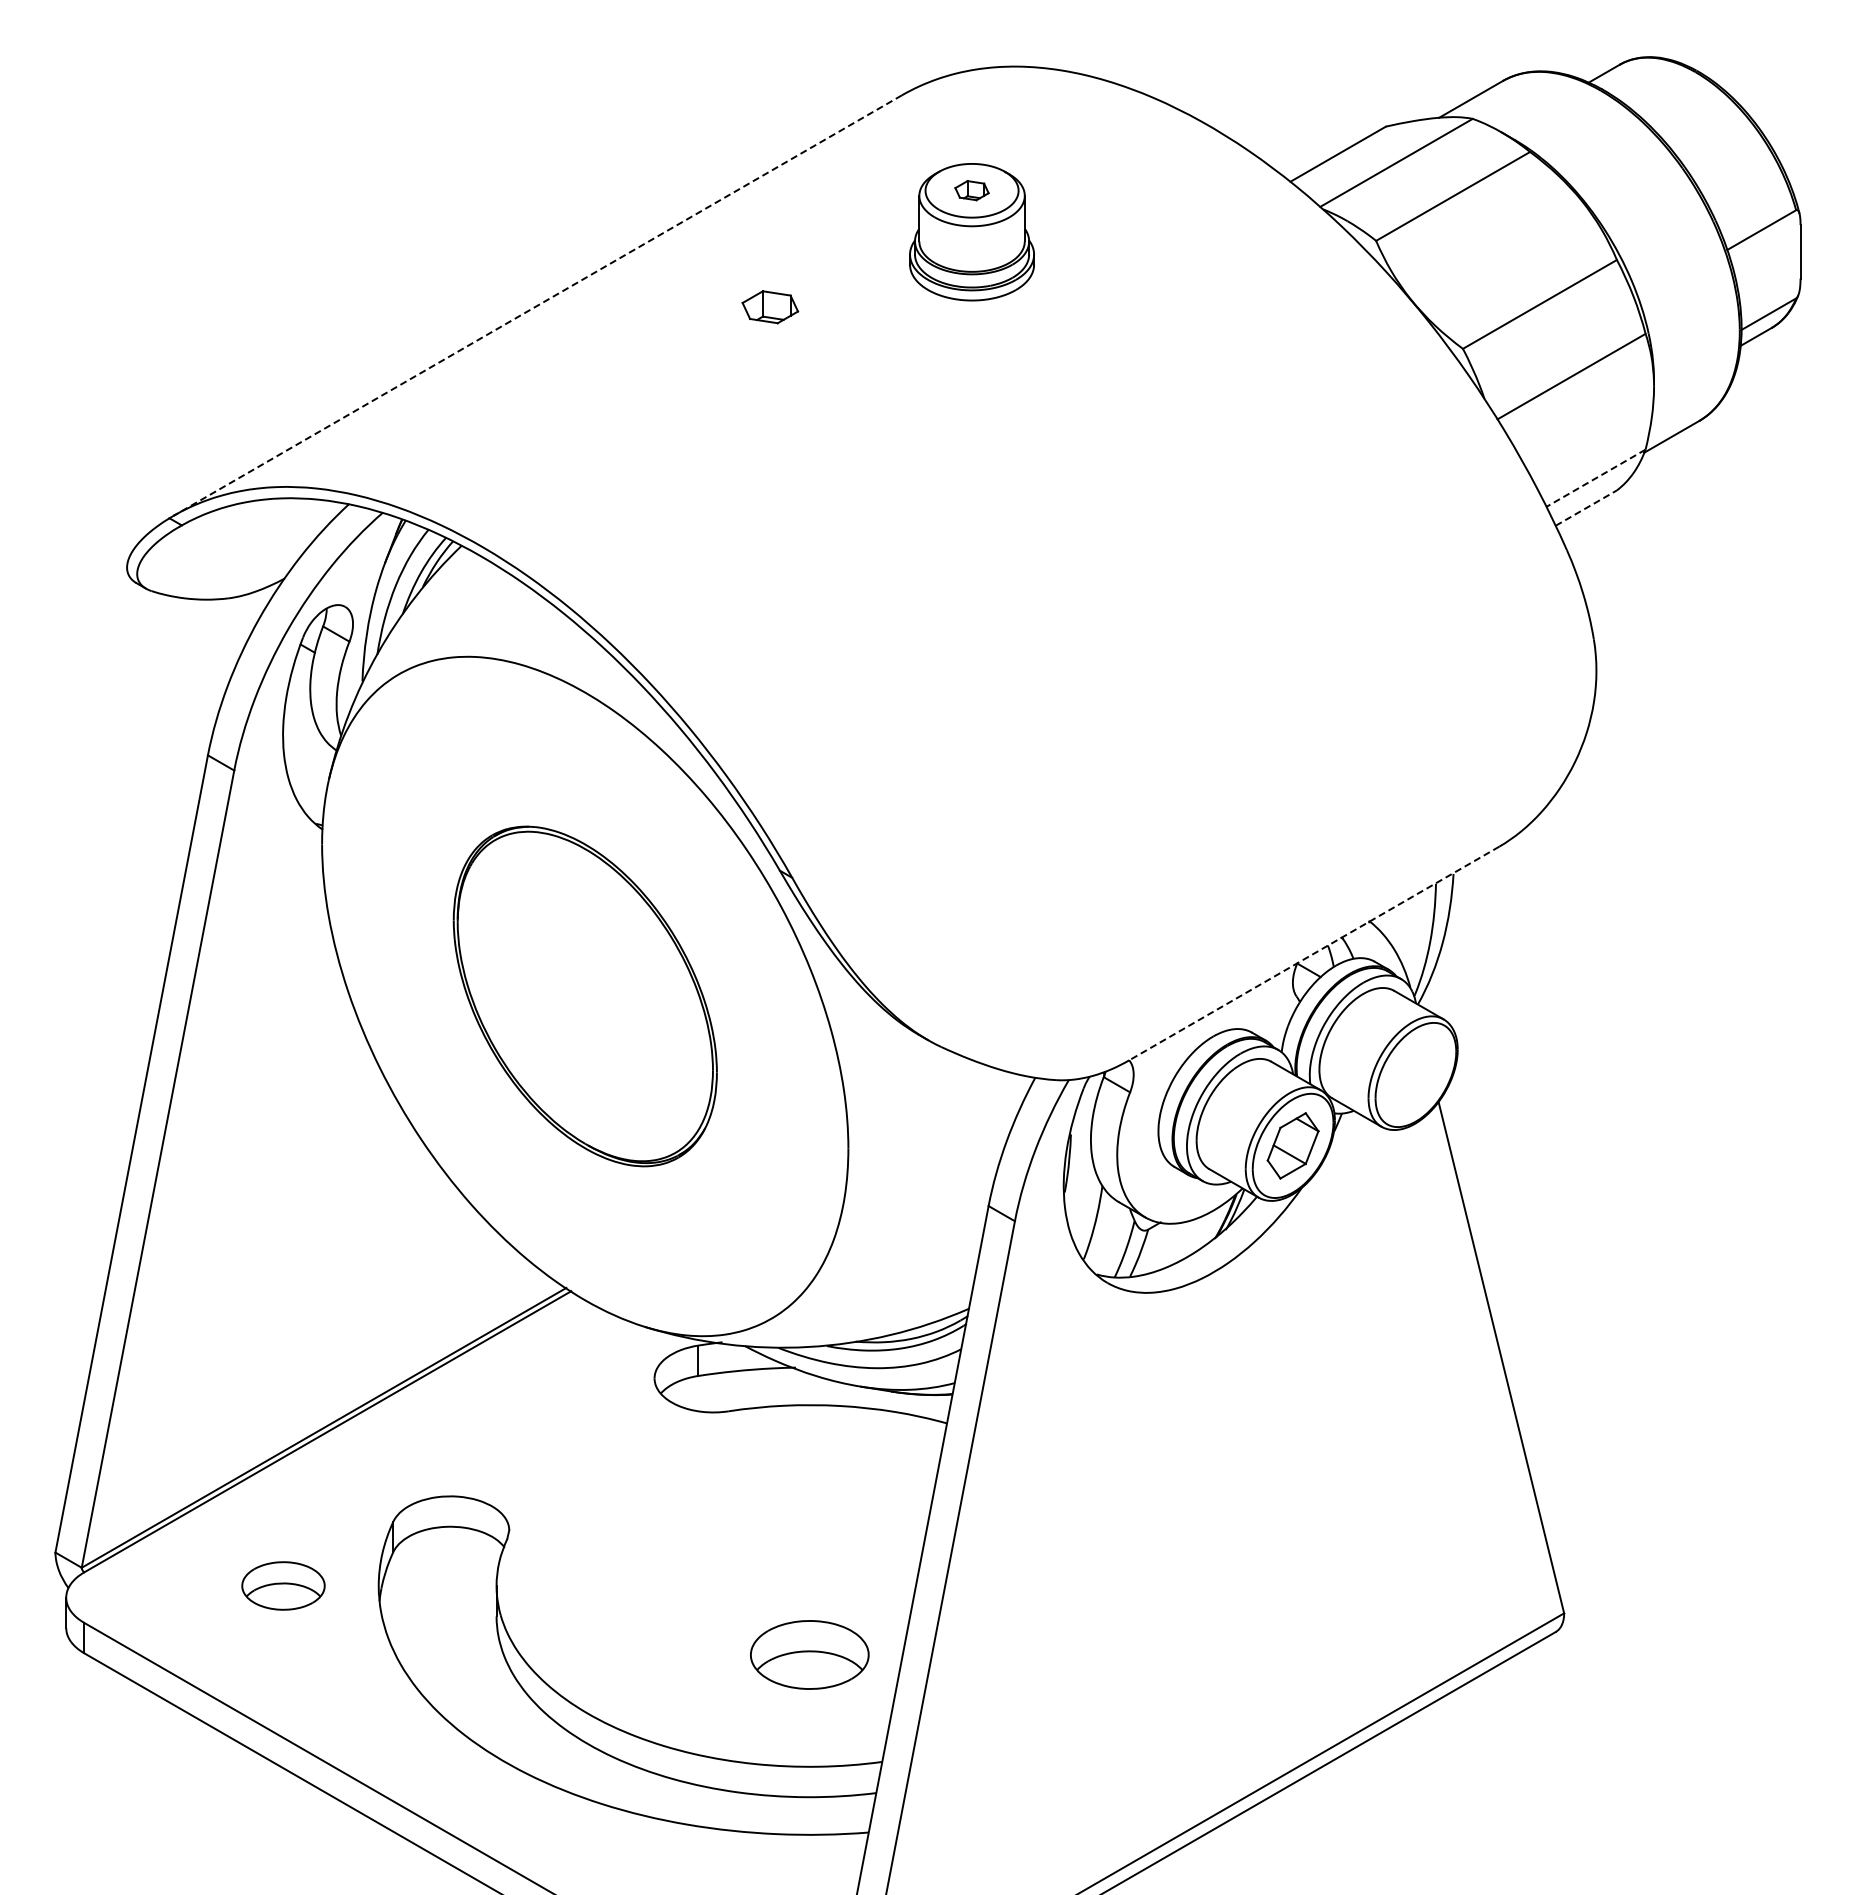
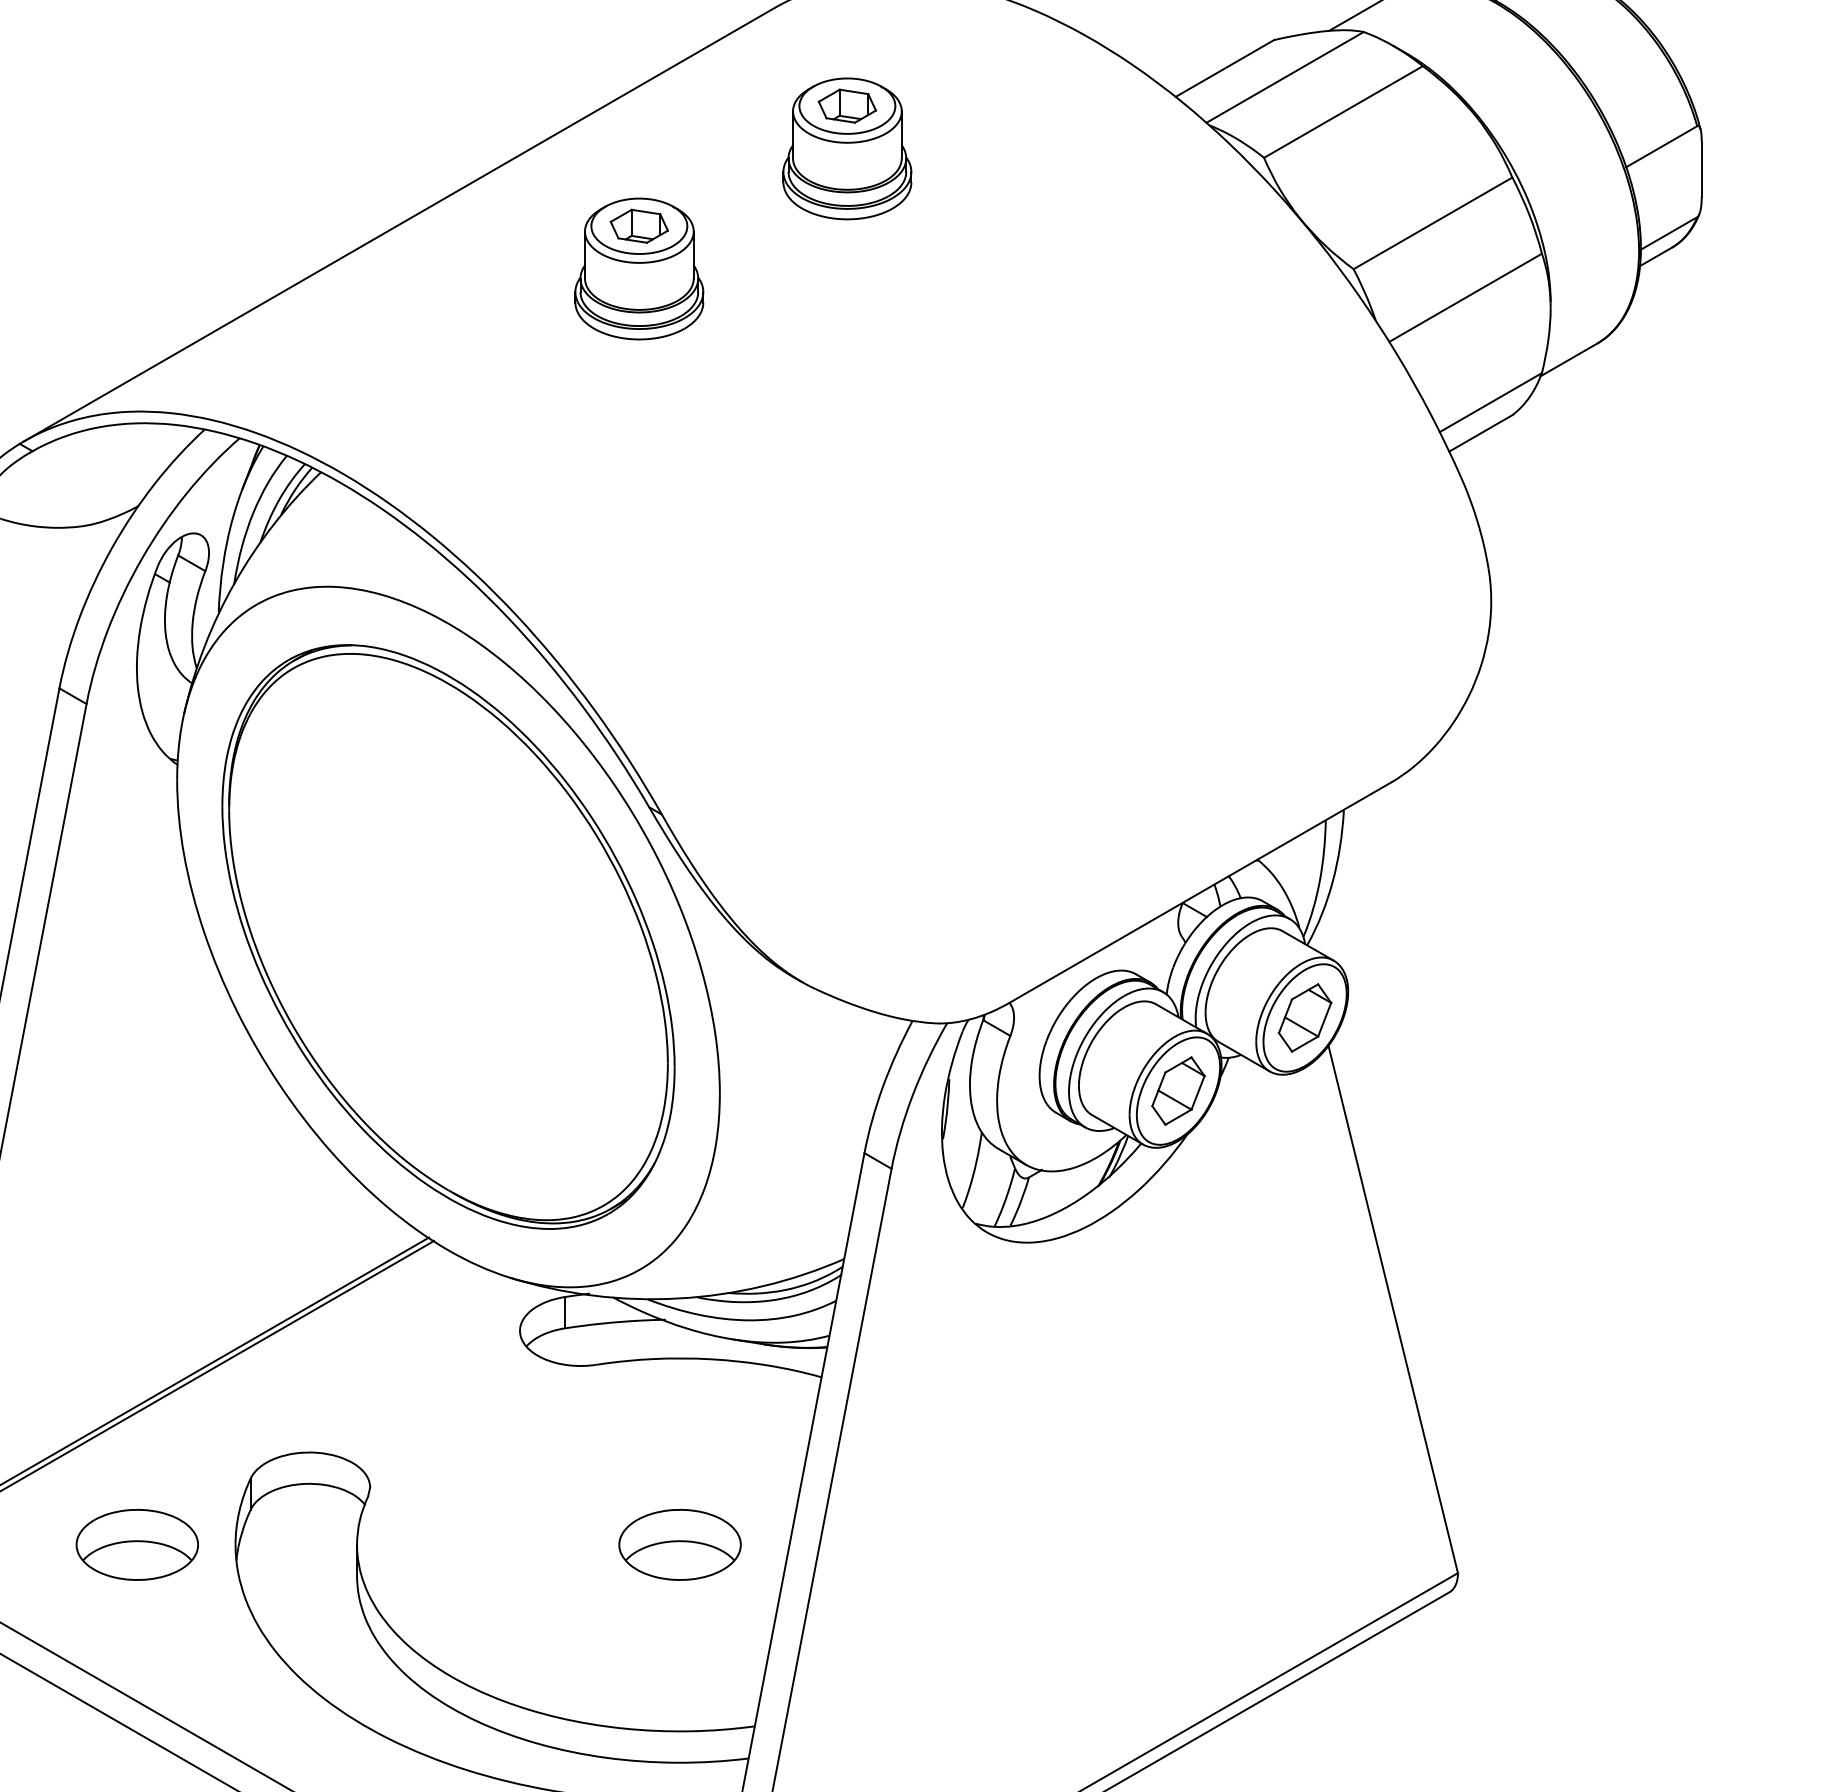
part: (971, 190) -> (846, 105), size x1.67
line: (537, 305) -> (399, 224), dashed -> solid
part: (770, 348) -> (639, 268), added
line: (1595, 478) -> (1490, 402), dashed -> solid
line: (1586, 507) -> (1481, 432), dashed -> solid
line: (1314, 953) -> (1200, 892), dashed -> solid
part: (585, 996) -> (448, 937), size x1.67
part: (1415, 1074) -> (1304, 1017), added
part: (283, 1585) -> (137, 1544), size x1.43
part: (809, 1654) -> (679, 1544), moved

